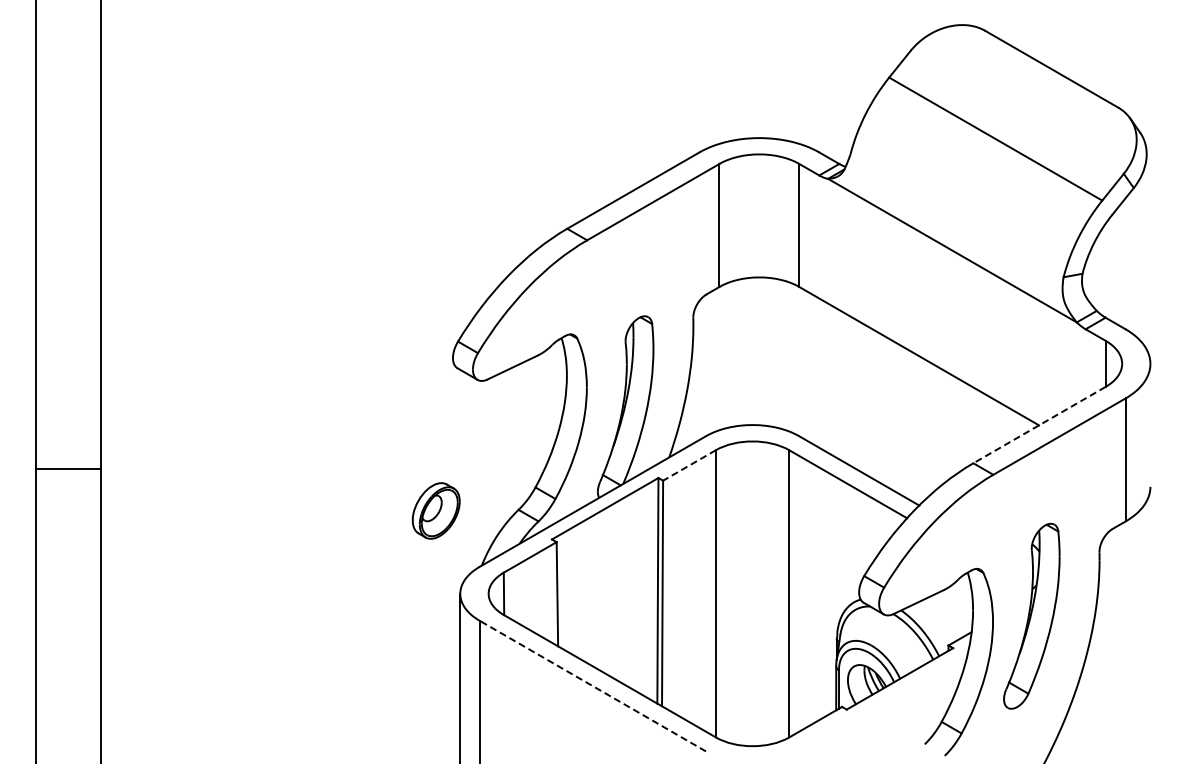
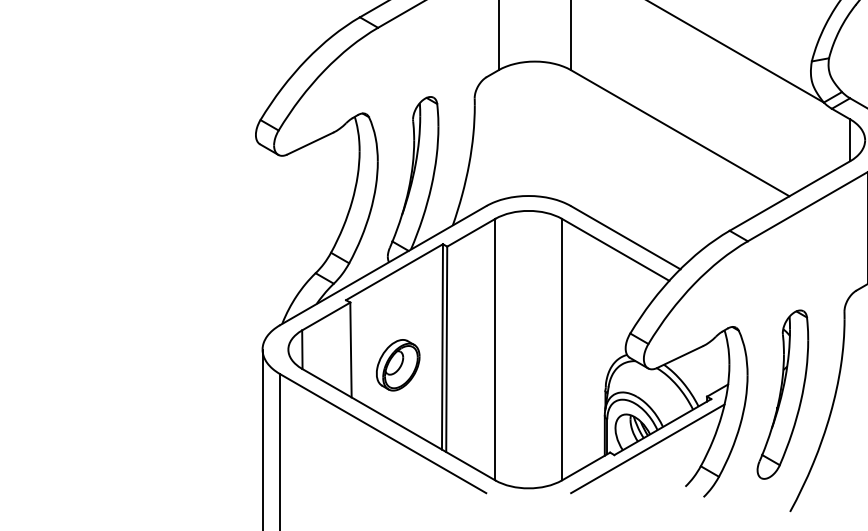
line: (1039, 425) -> (789, 196), dashed -> solid
line: (689, 465) -> (471, 232), dashed -> solid
part: (435, 510) -> (397, 364), moved
part: (1031, 615) -> (782, 393), moved
line: (592, 686) -> (382, 434), dashed -> solid
line: (883, 702) -> (647, 448), added

